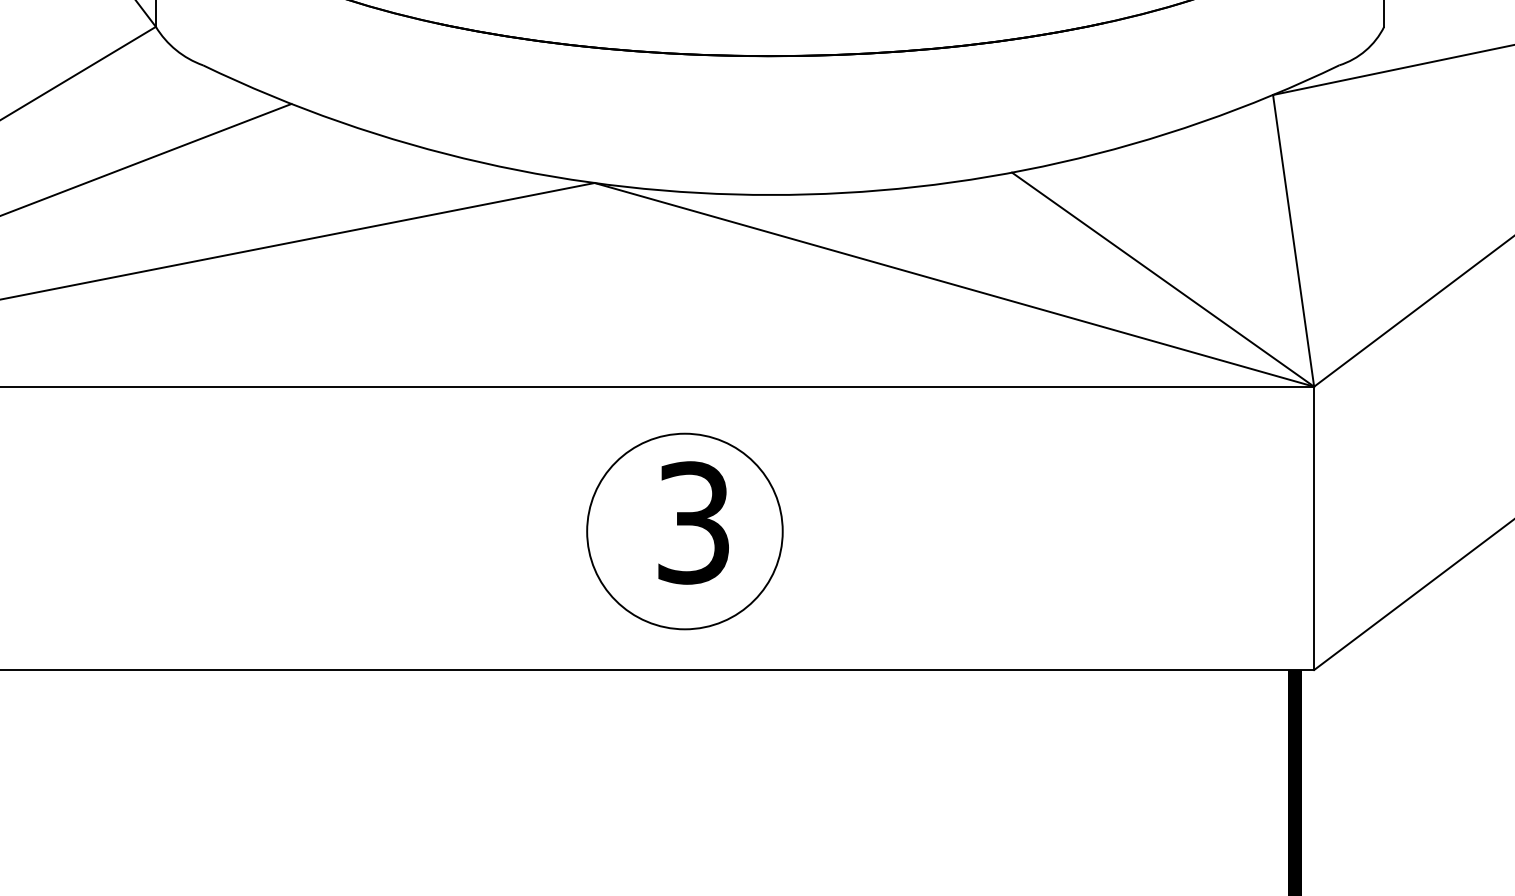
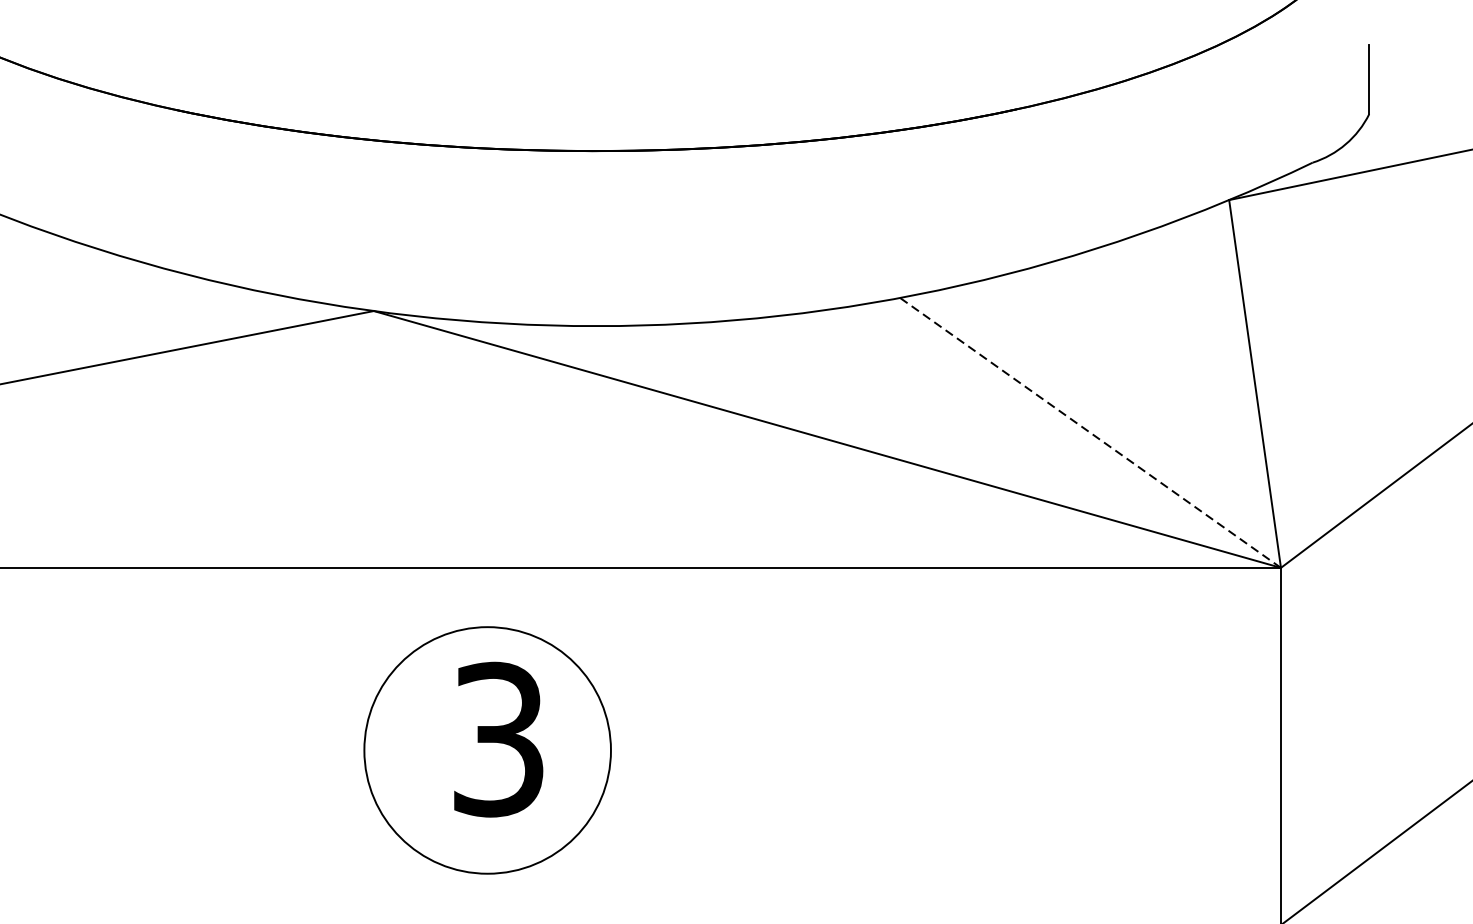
line: (1162, 279) -> (1089, 432), solid -> dashed

